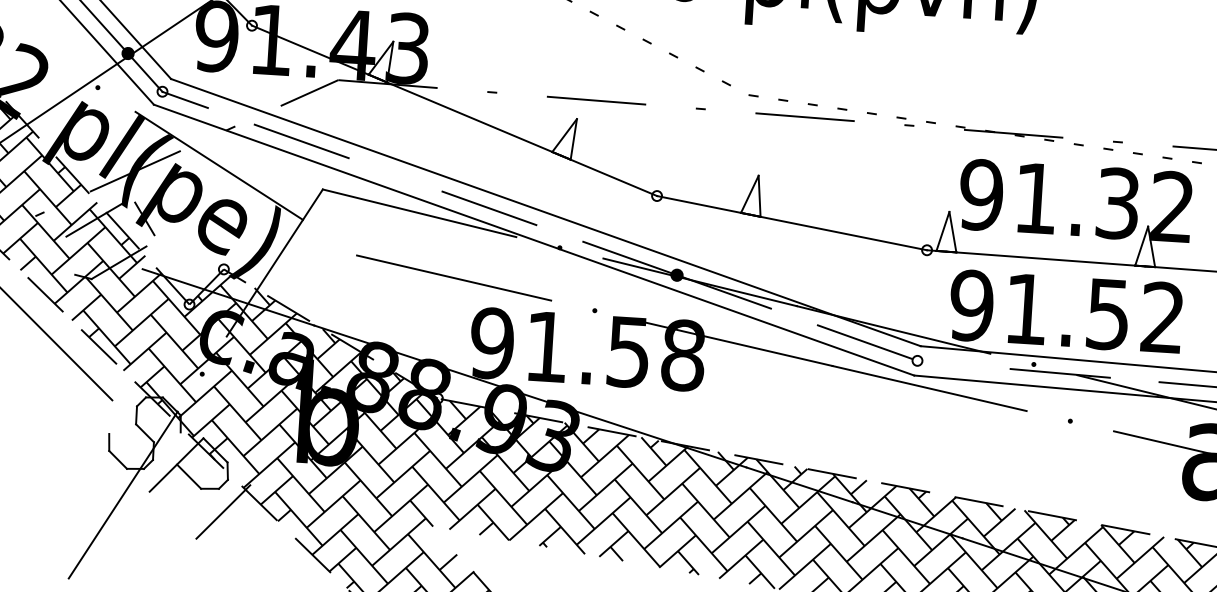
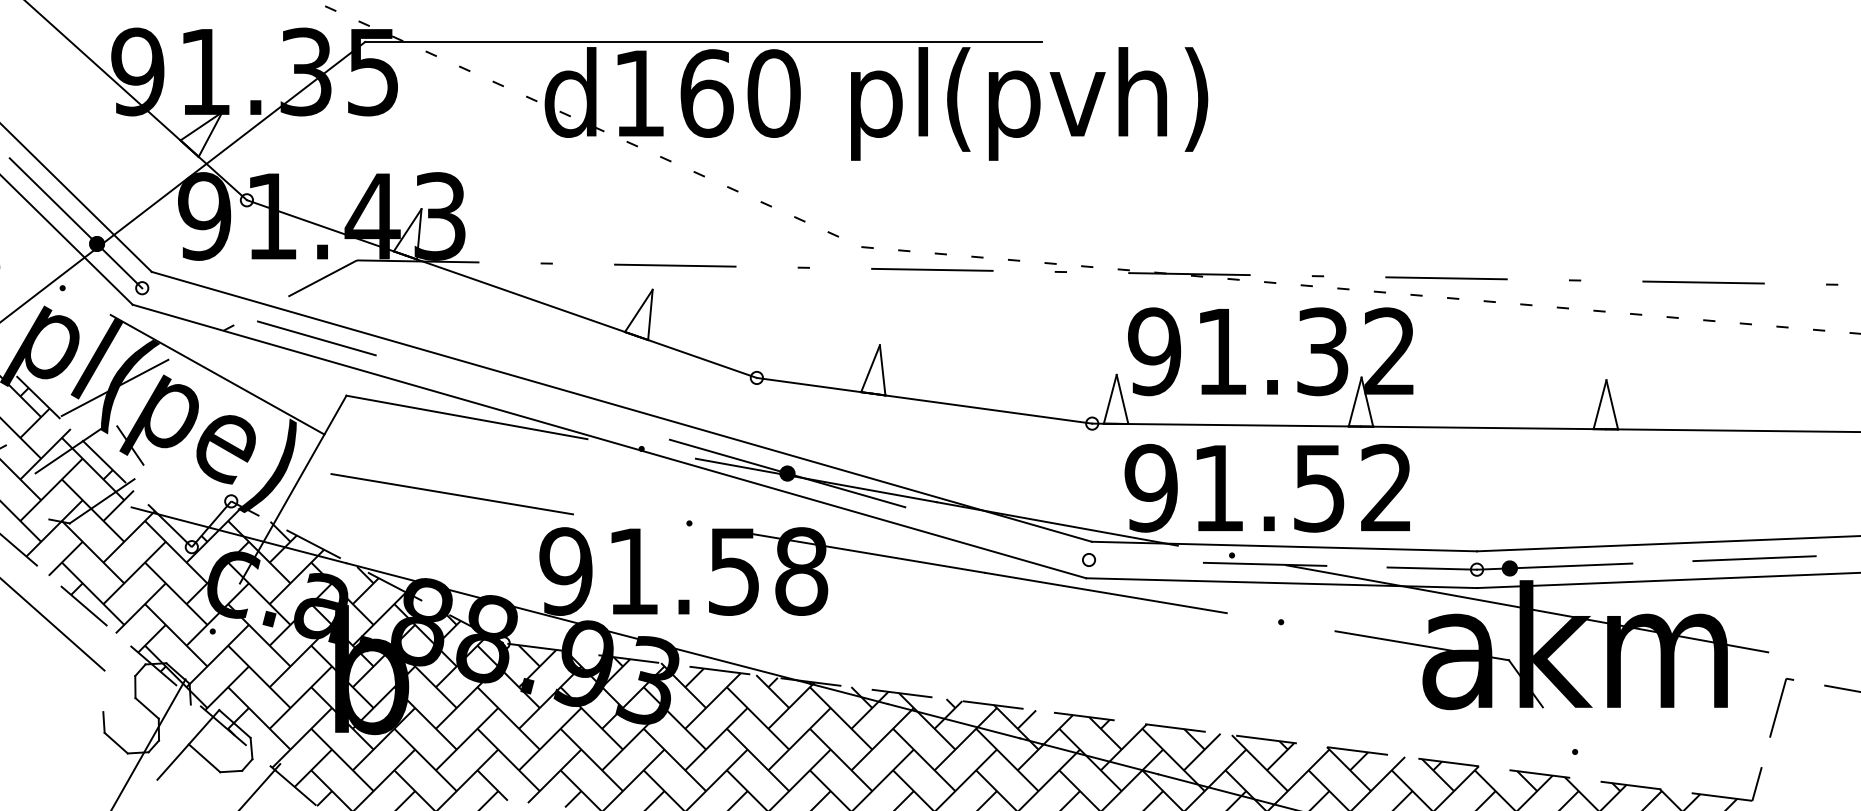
line: (185, 99) -> (170, 296), removed
line: (489, 207) -> (552, 405), removed
line: (453, 278) -> (451, 494), moved
line: (864, 341) -> (1022, 540), removed

